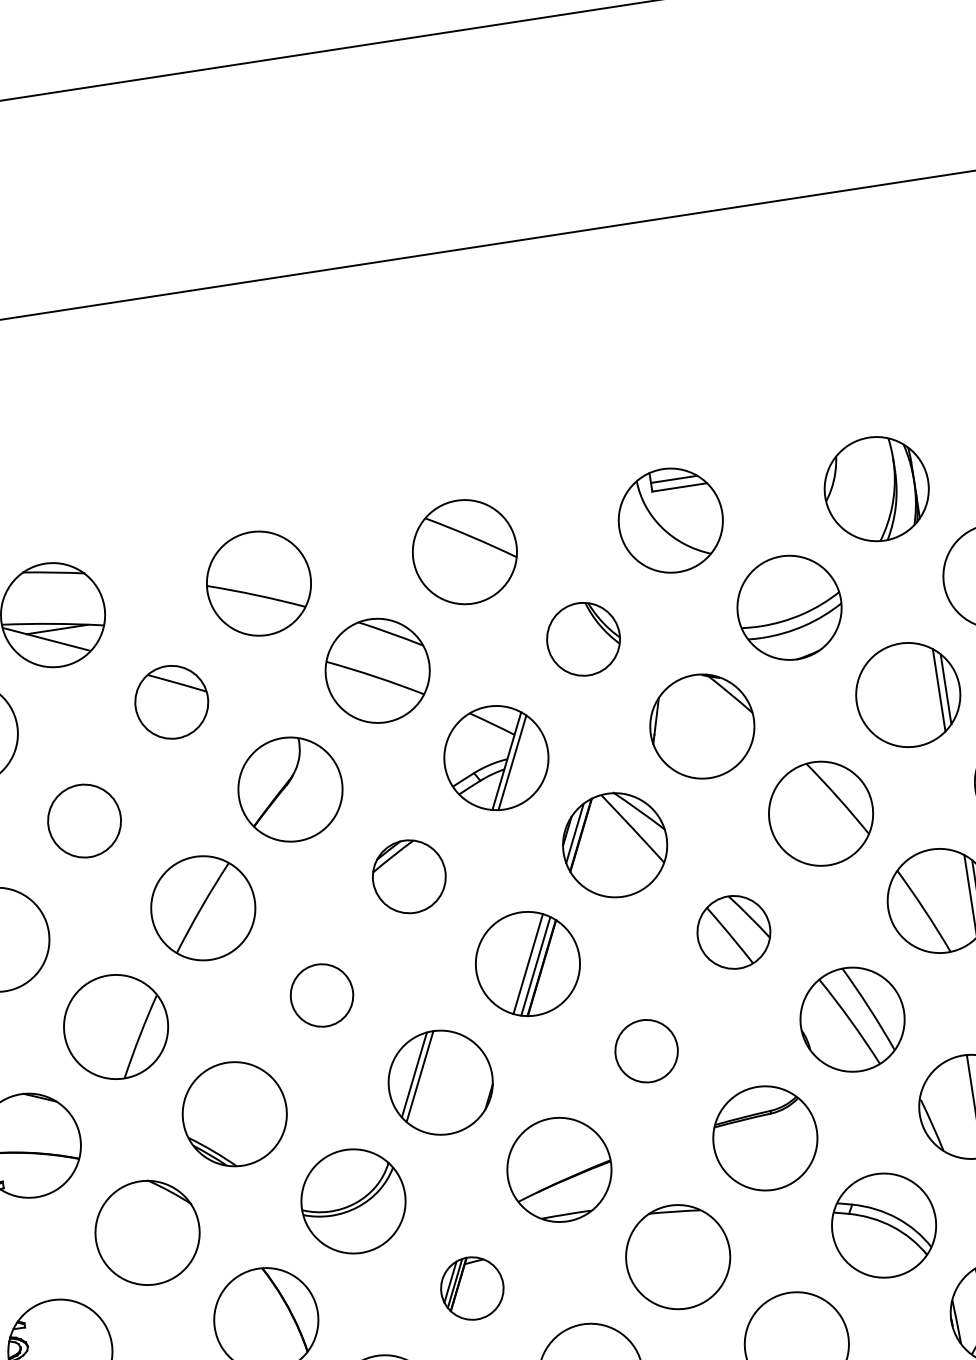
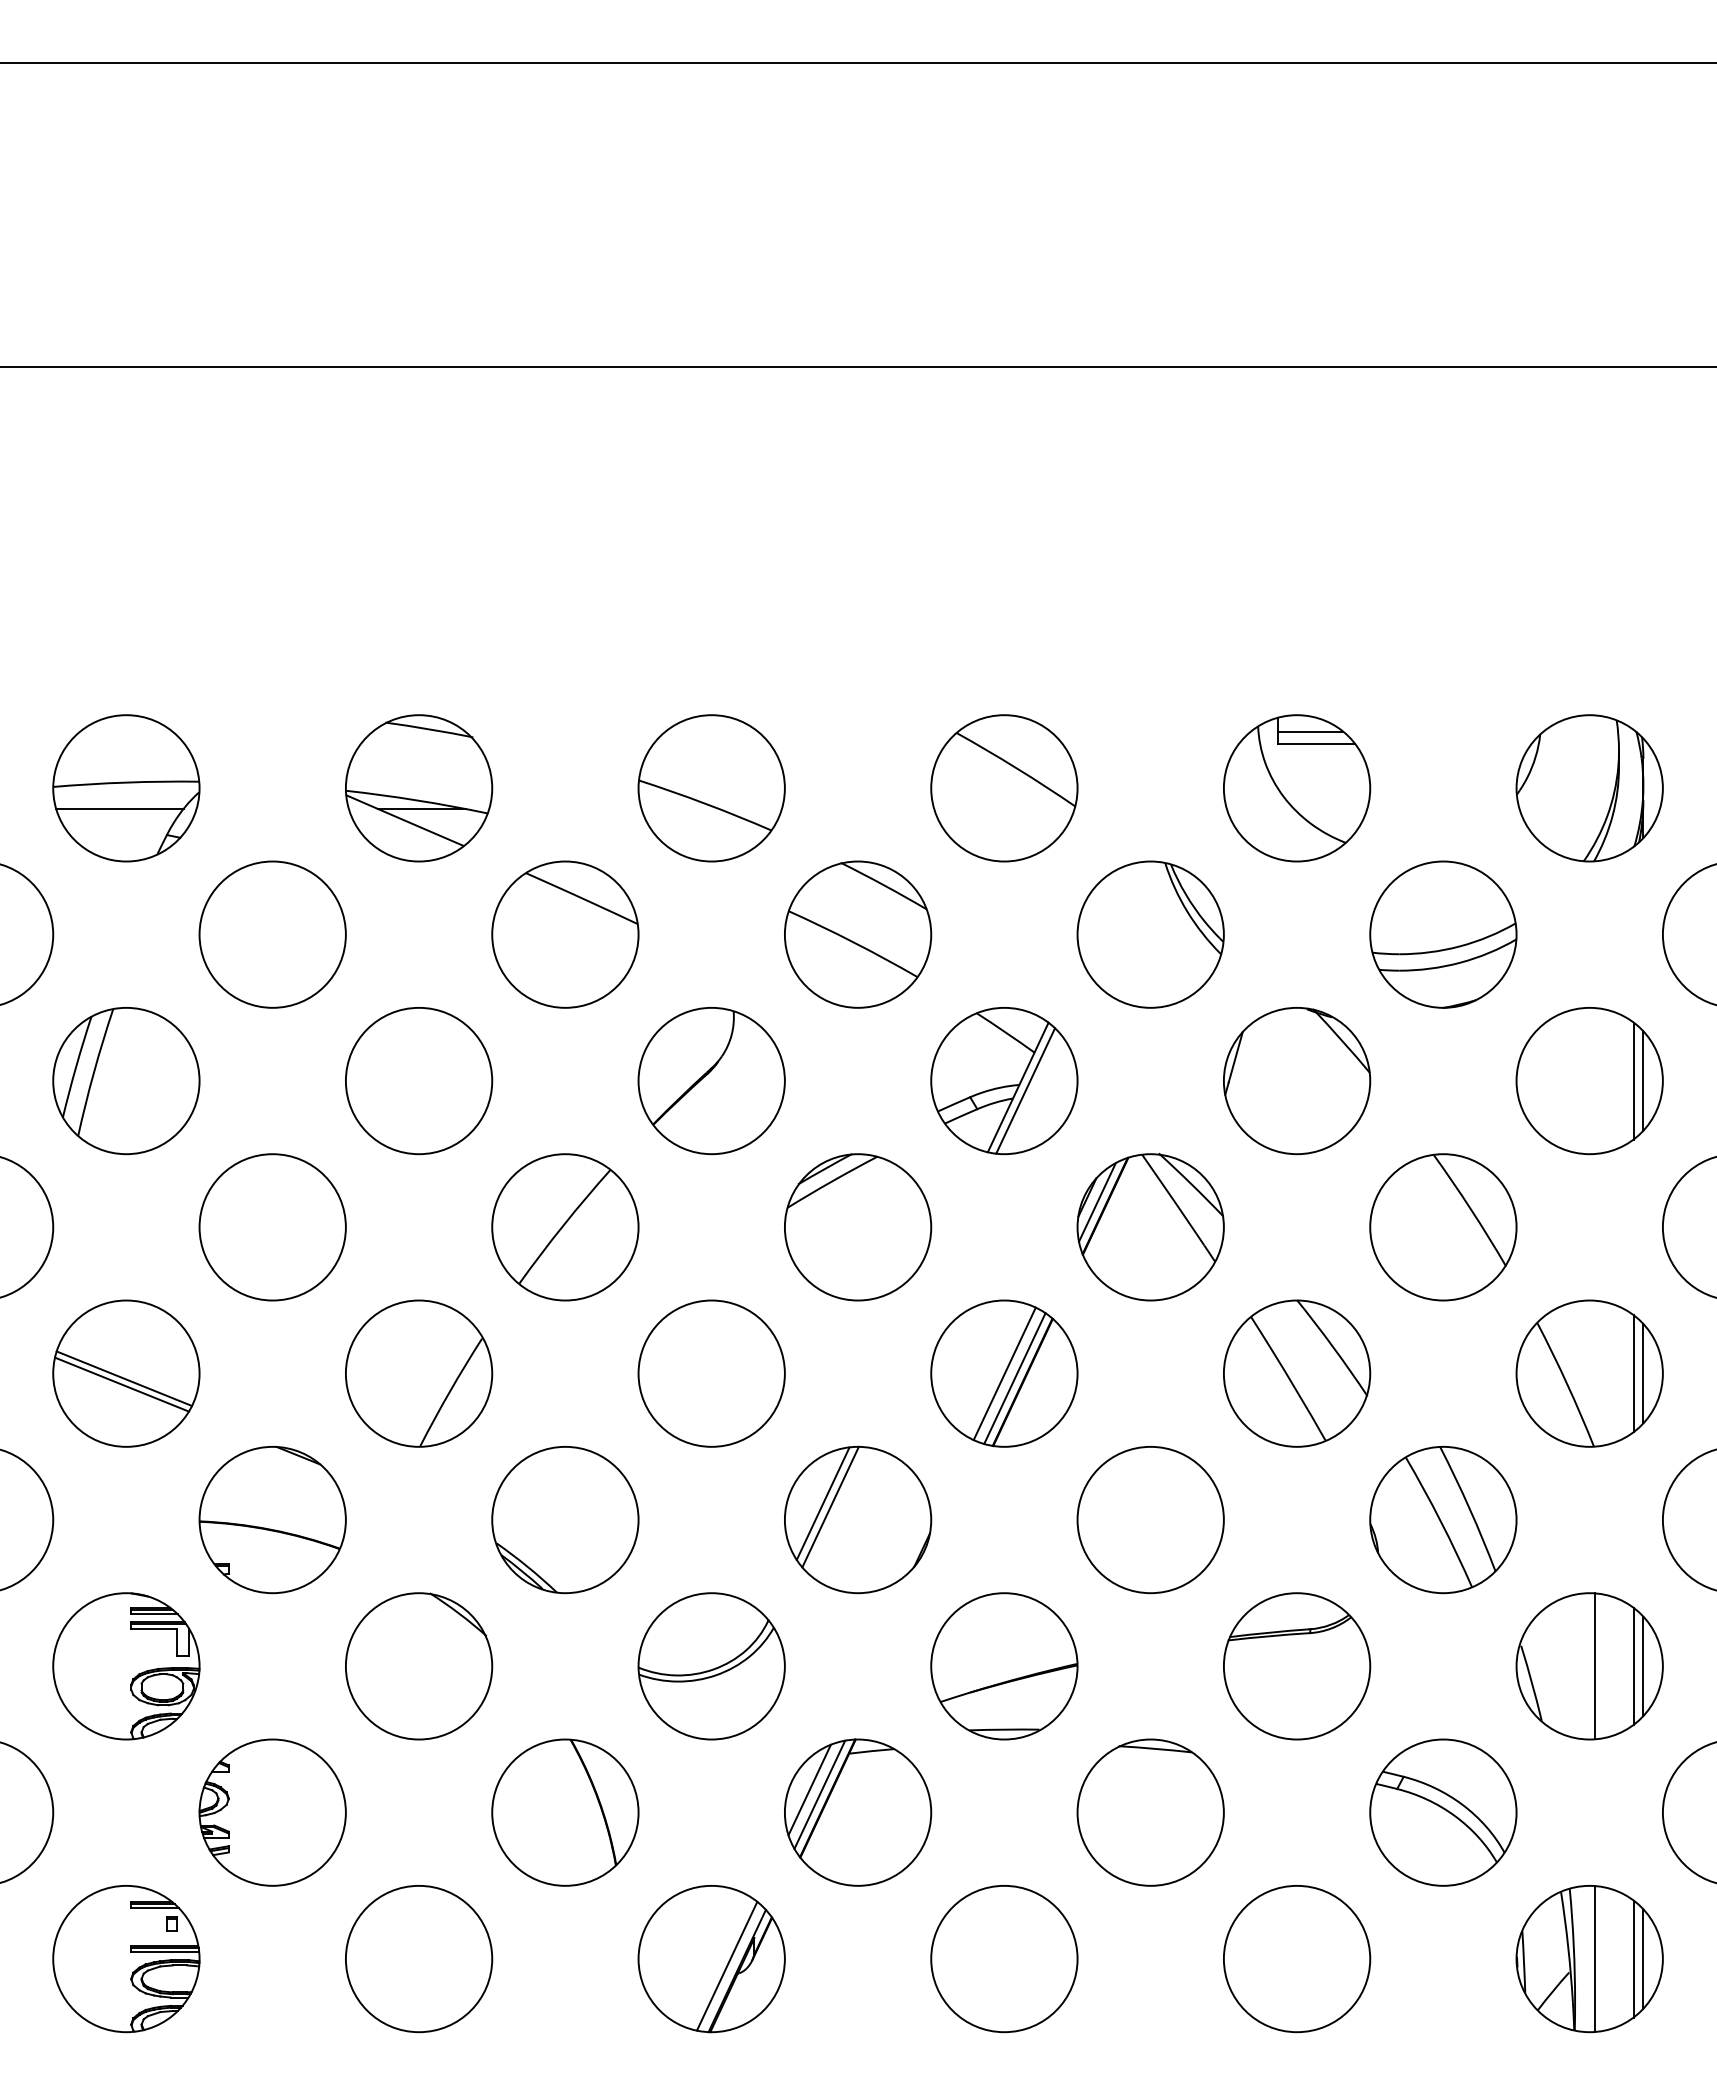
part: (583, 639) -> (1150, 934), size x1.43
part: (171, 702) -> (565, 934), size x1.43
circle: (84, 820) -> (418, 1080), size x1.43
part: (409, 876) -> (858, 1227), size x1.43
part: (734, 932) -> (1297, 1373), size x1.43
circle: (321, 995) -> (711, 1373), size x1.67
circle: (646, 1050) -> (1150, 1519), size x1.67
part: (472, 1288) -> (858, 1812), size x1.67

